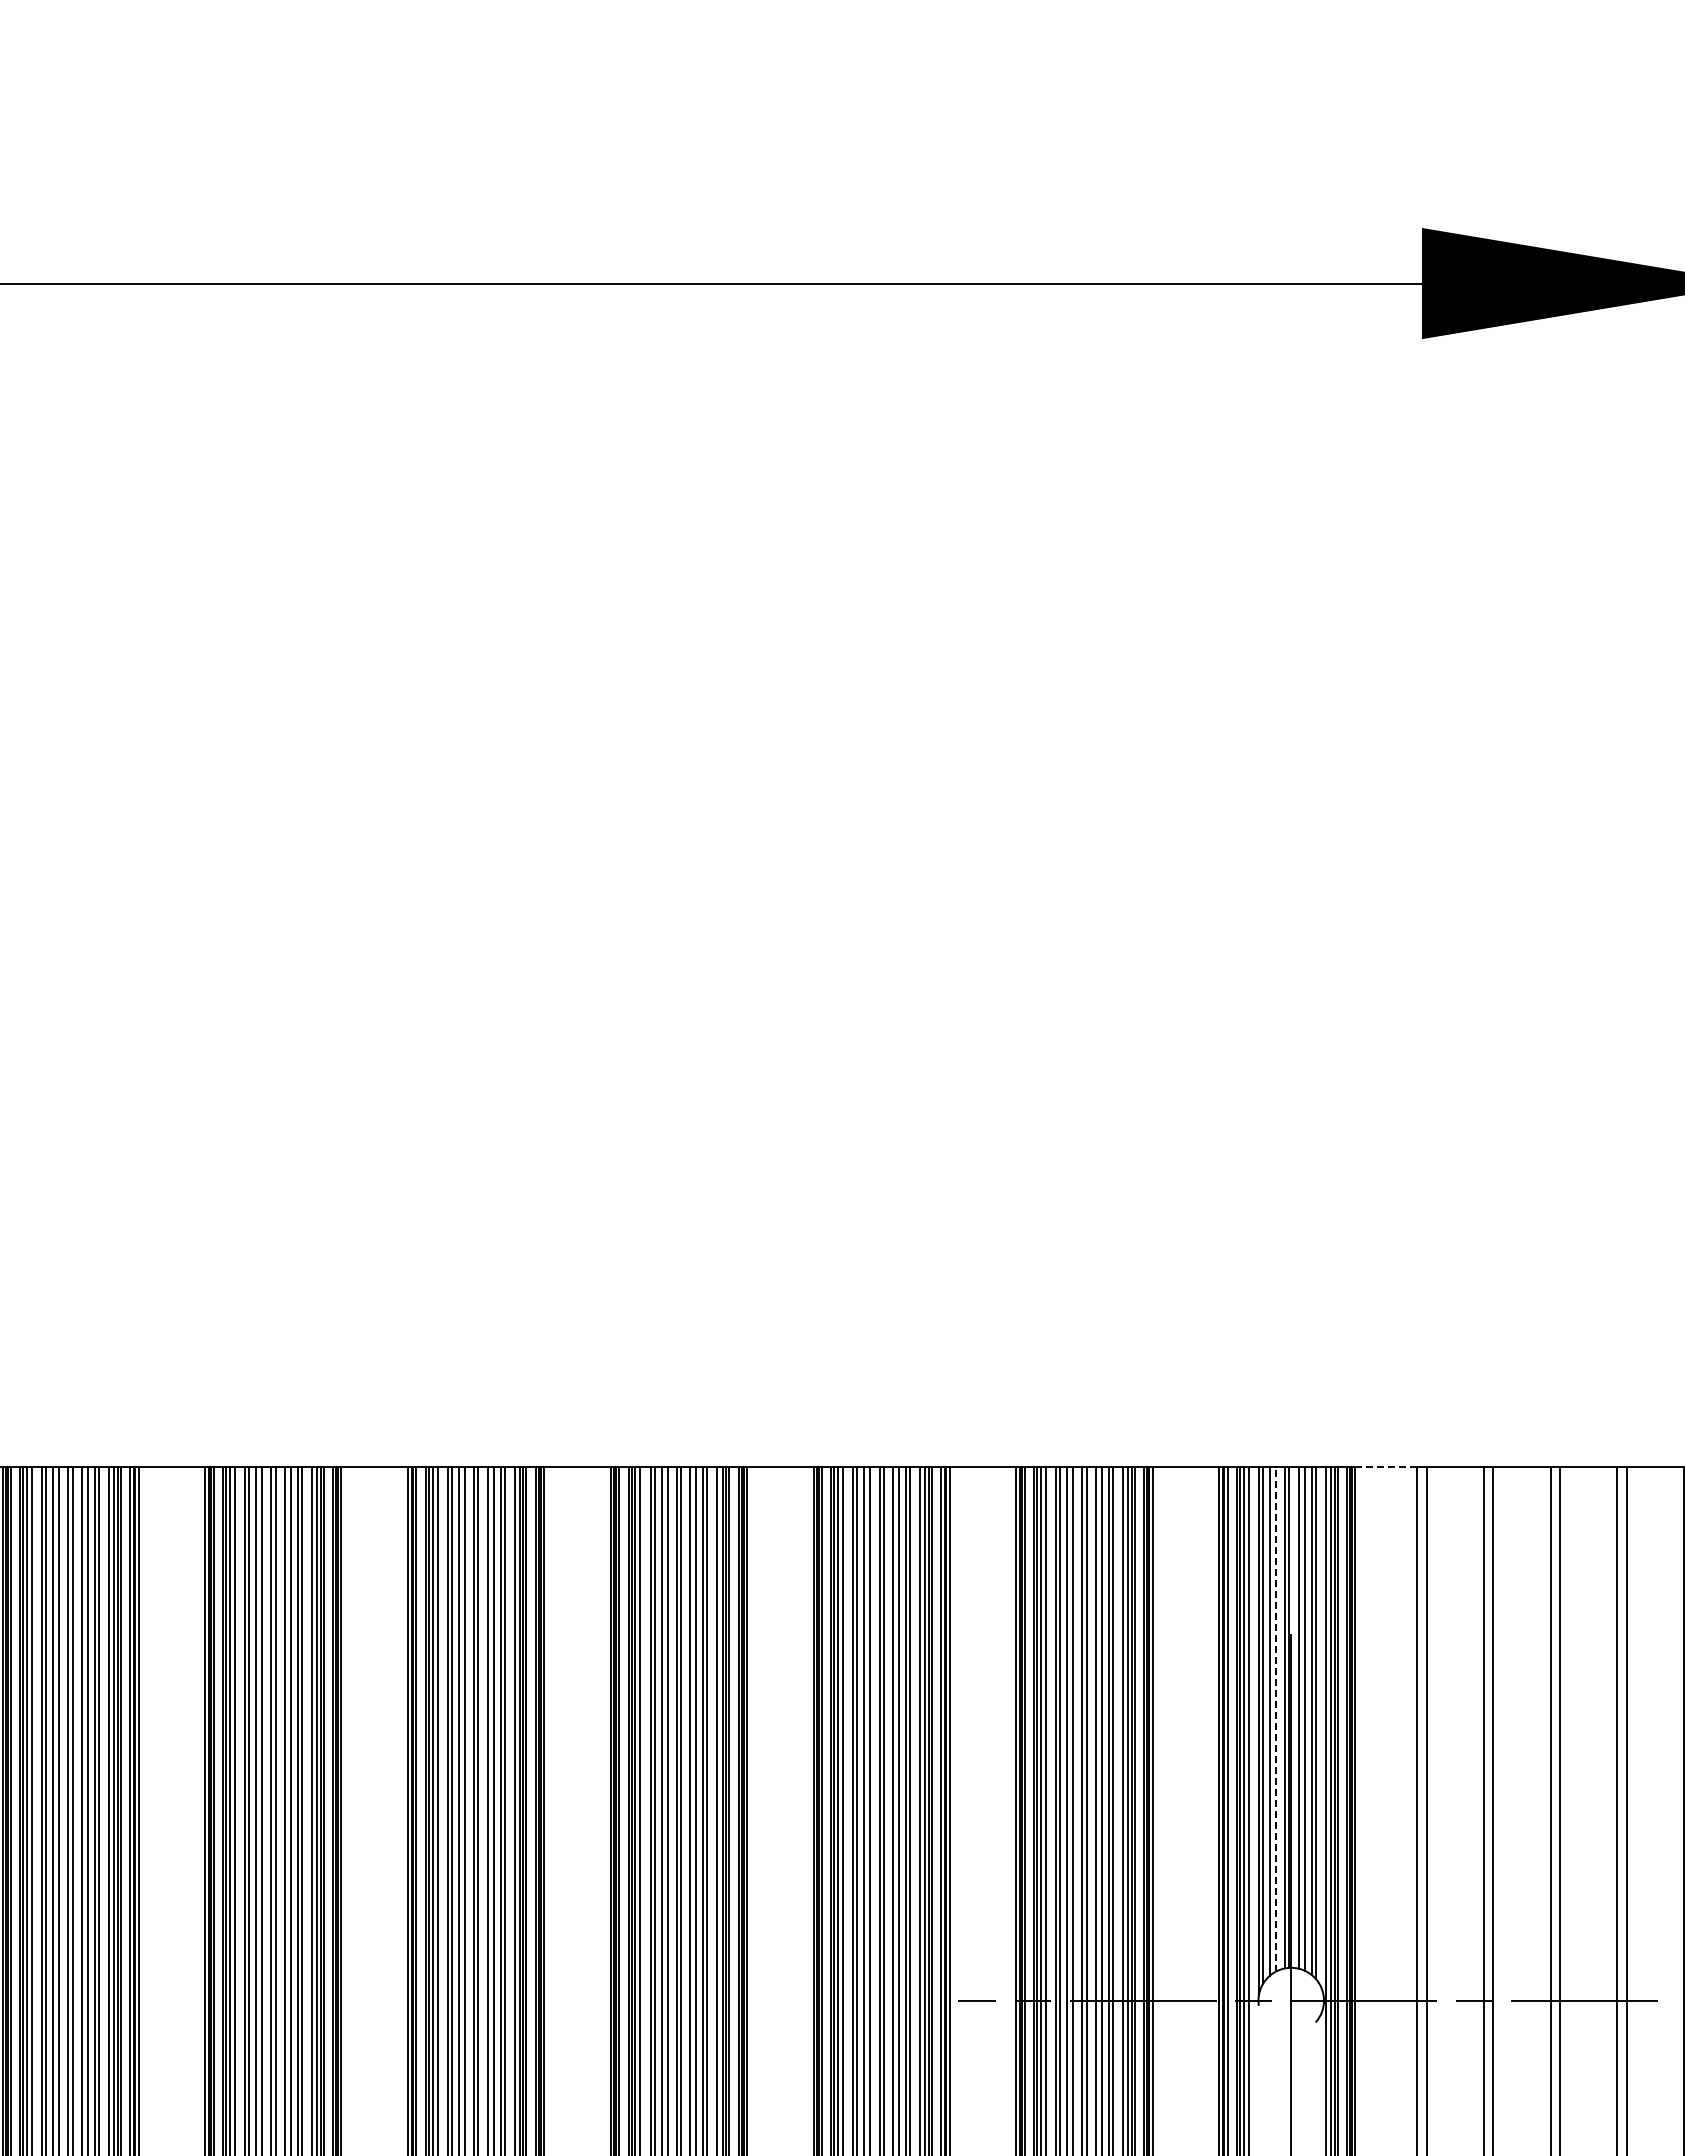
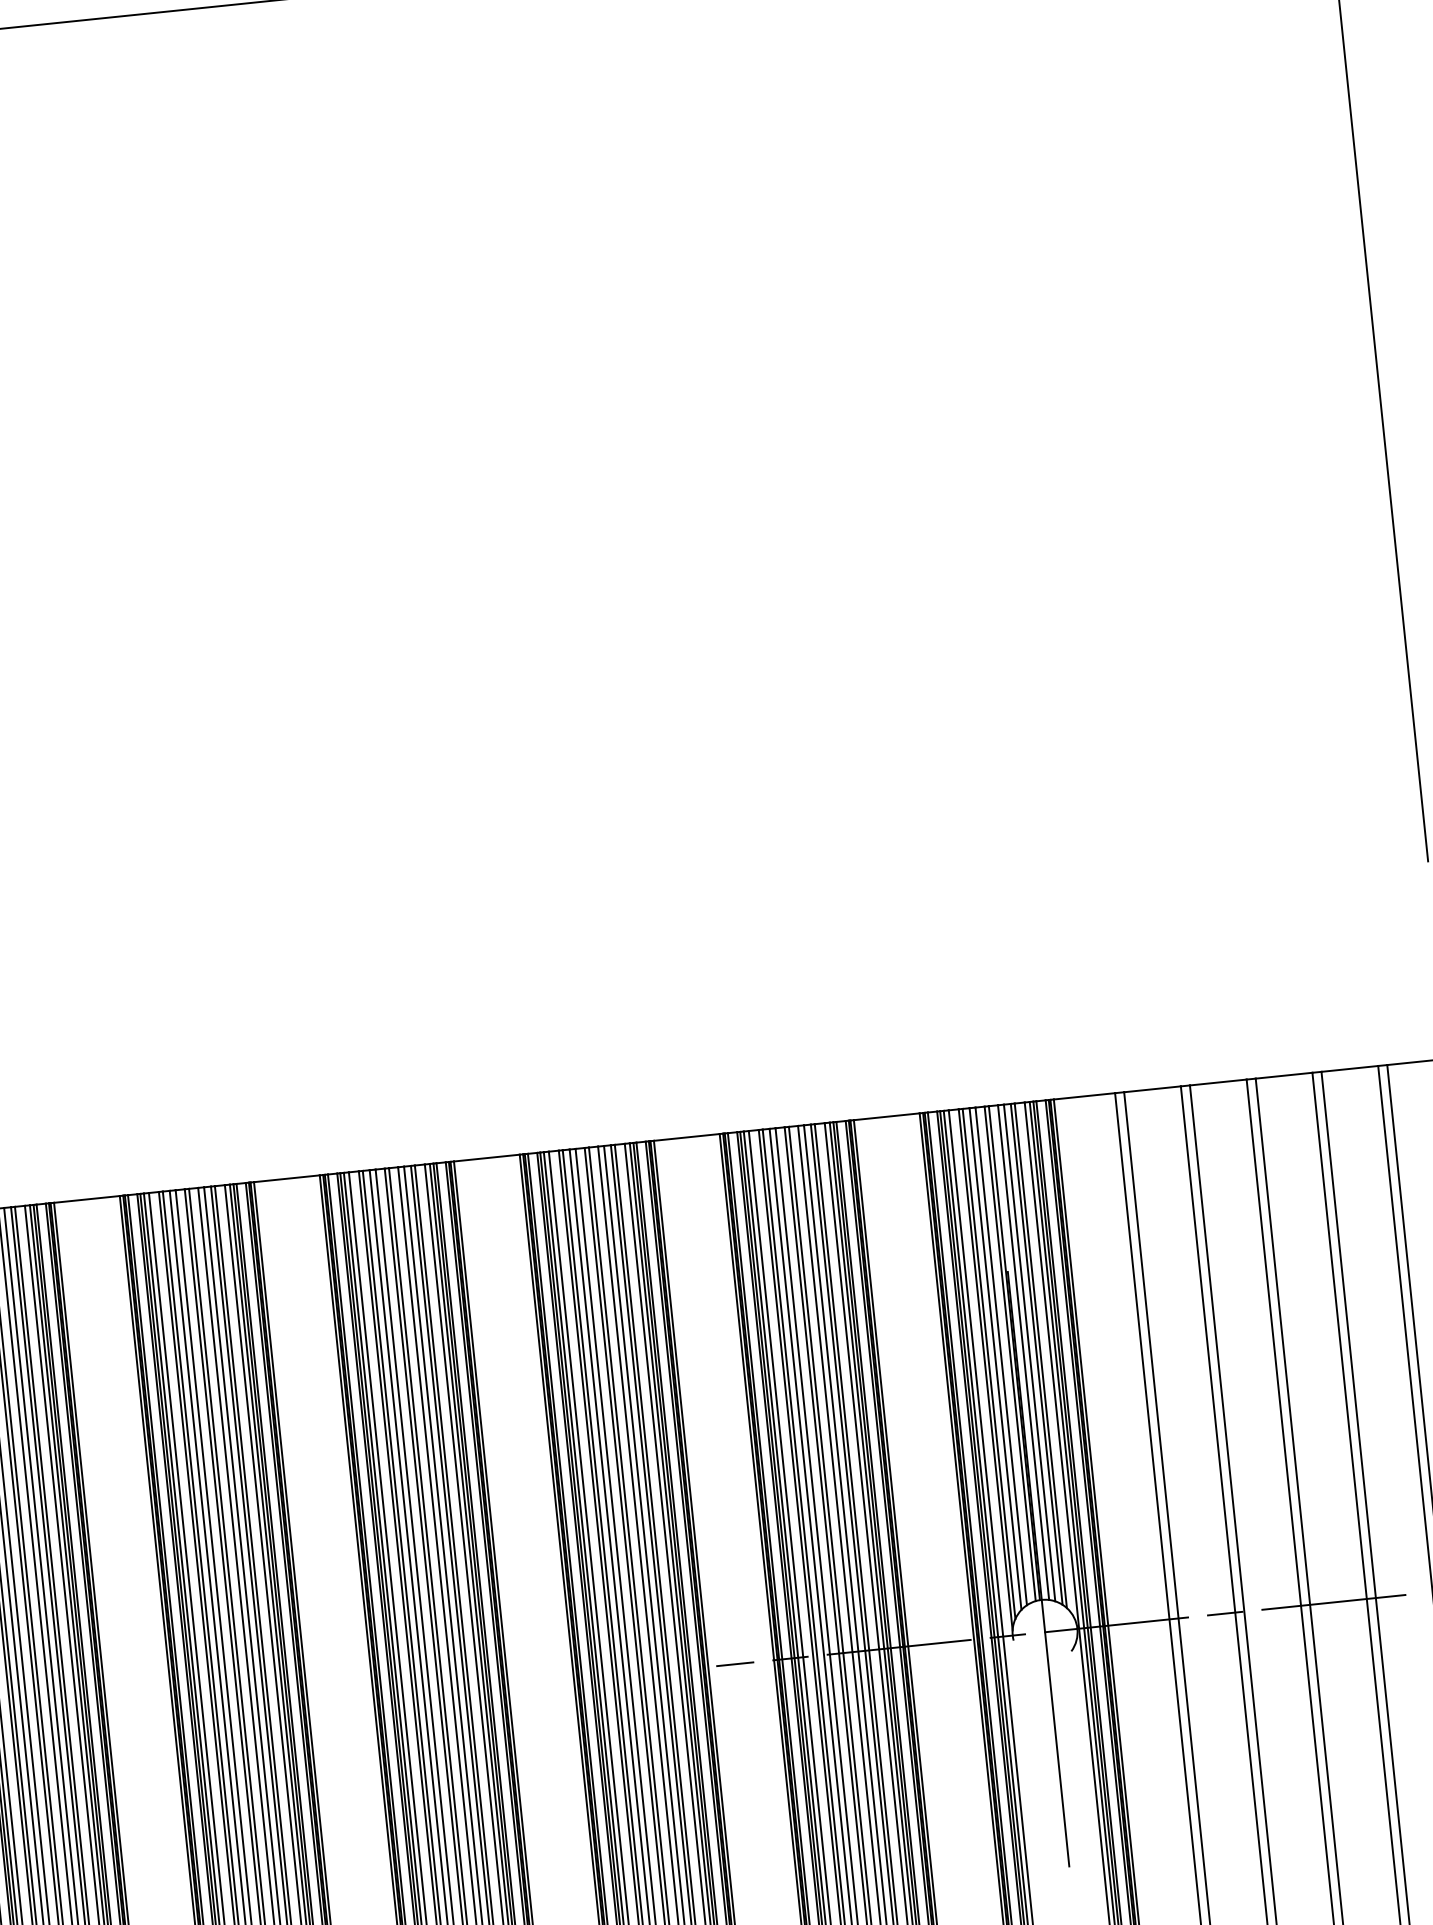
line: (1386, 1467) -> (1084, 1096), dashed -> solid
line: (1275, 1718) -> (1000, 1355), dashed -> solid

